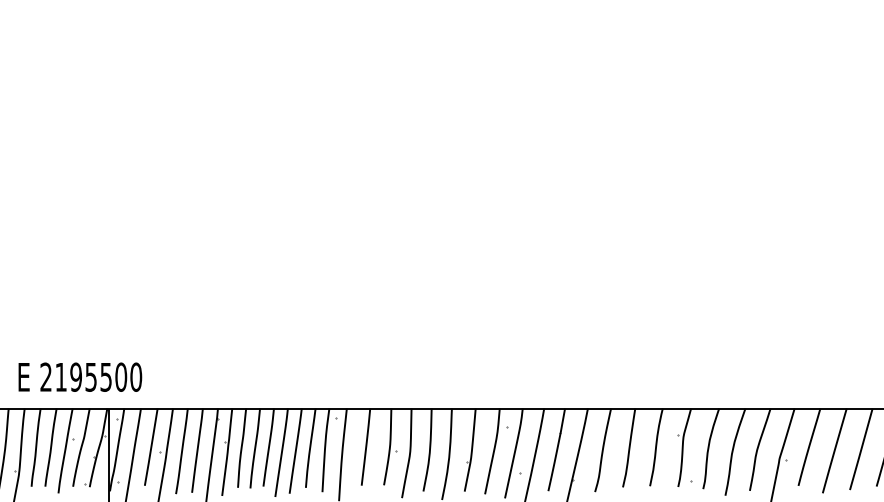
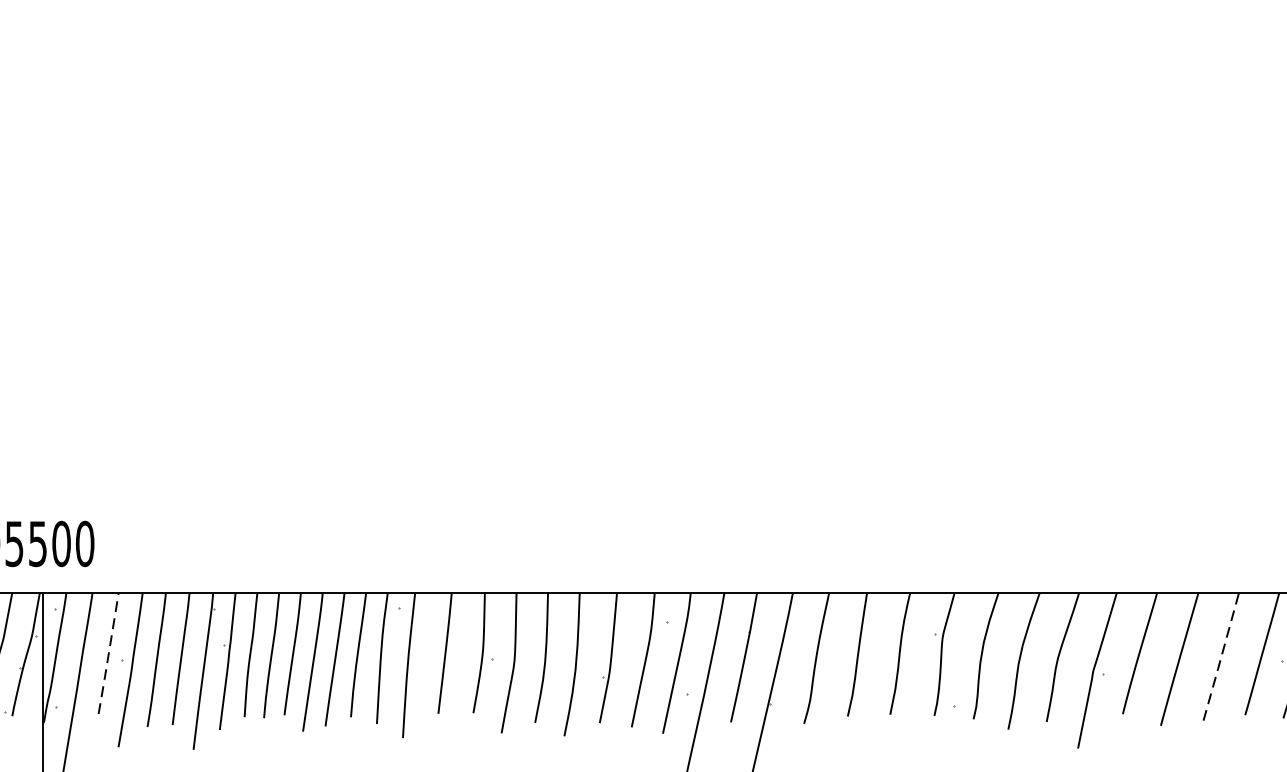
line: (151, 448) -> (109, 655), solid -> dashed
line: (861, 450) -> (1221, 658), solid -> dashed

